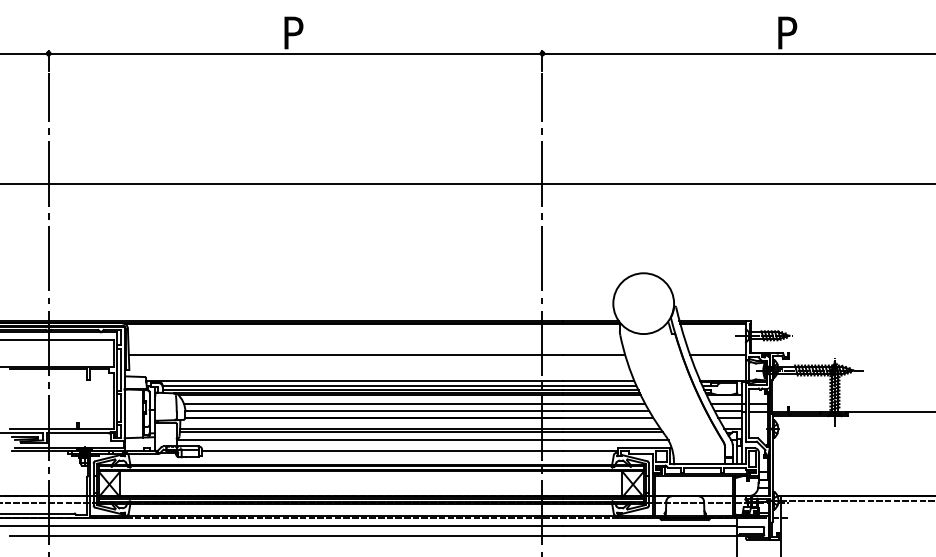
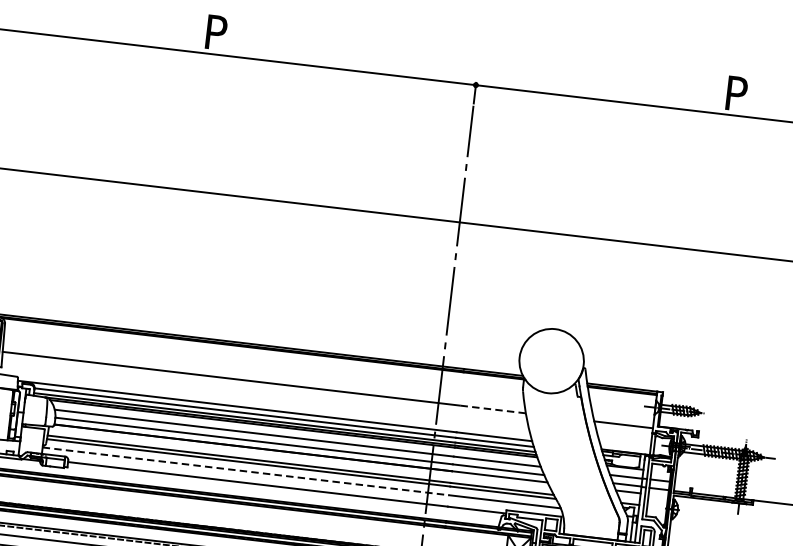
line: (593, 355) -> (492, 409), solid -> dashed
line: (369, 440) -> (245, 471), solid -> dashed

